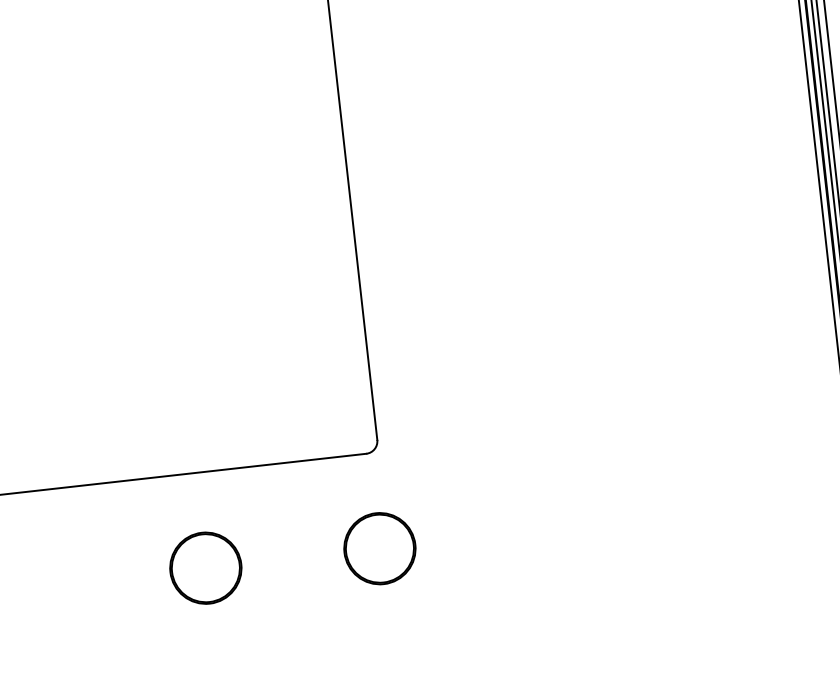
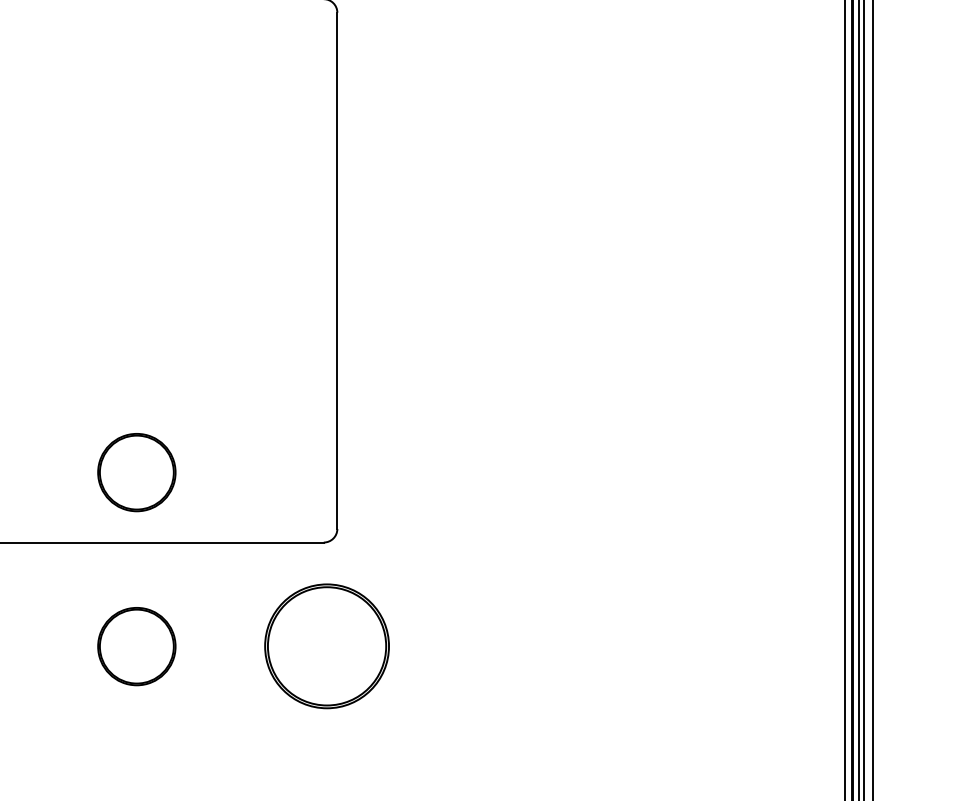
part: (187, 408) -> (136, 472), added
part: (379, 548) -> (326, 646), size x1.6

